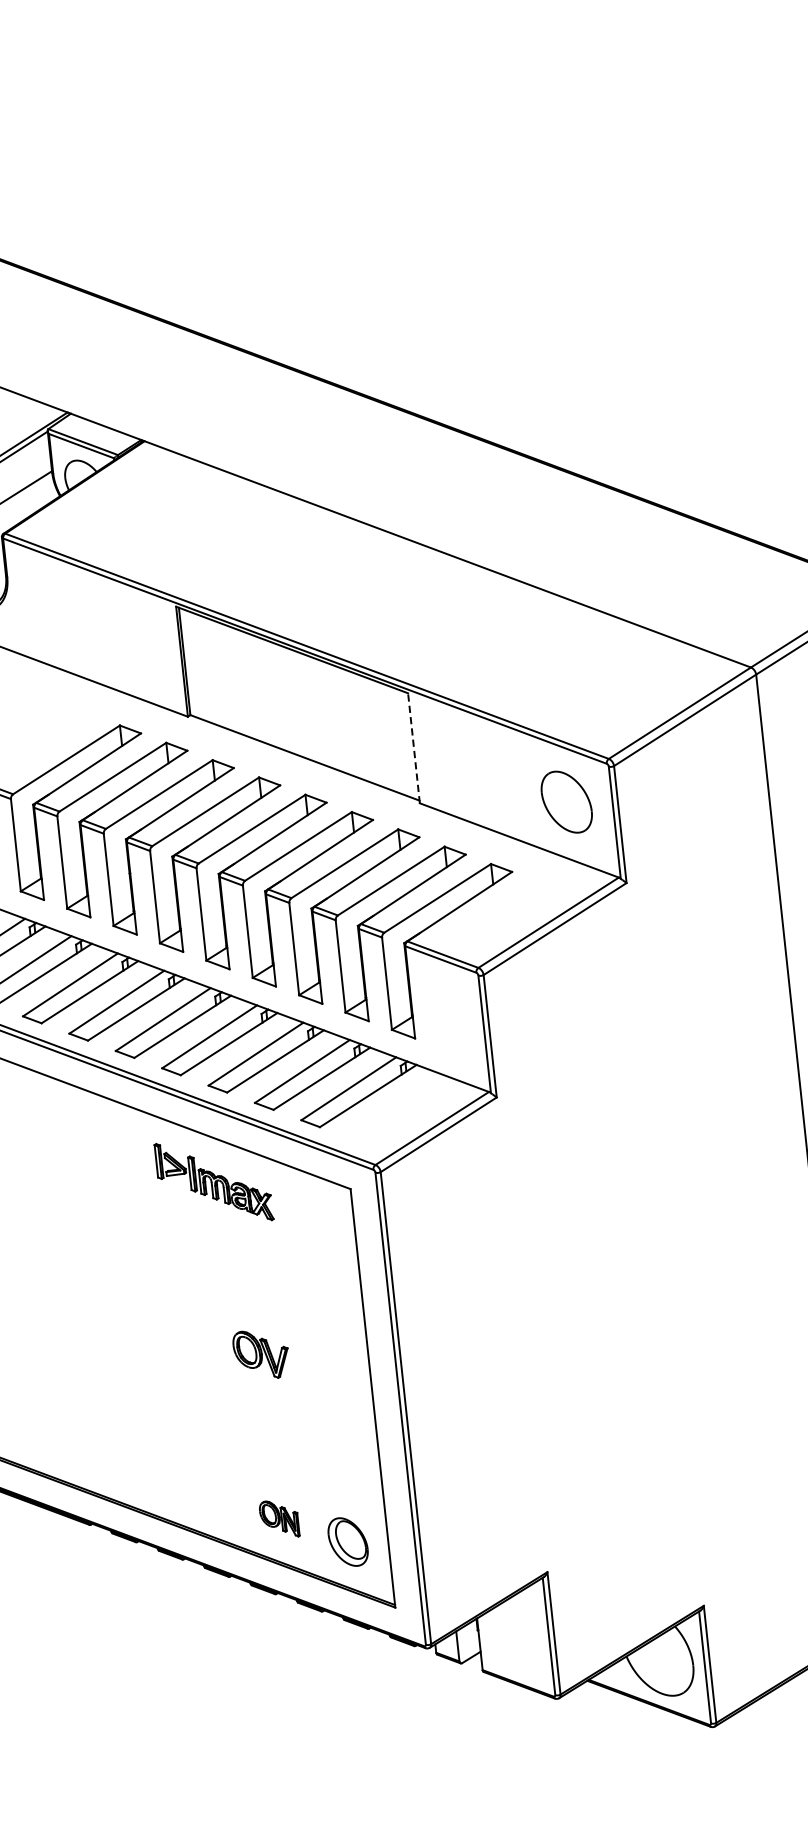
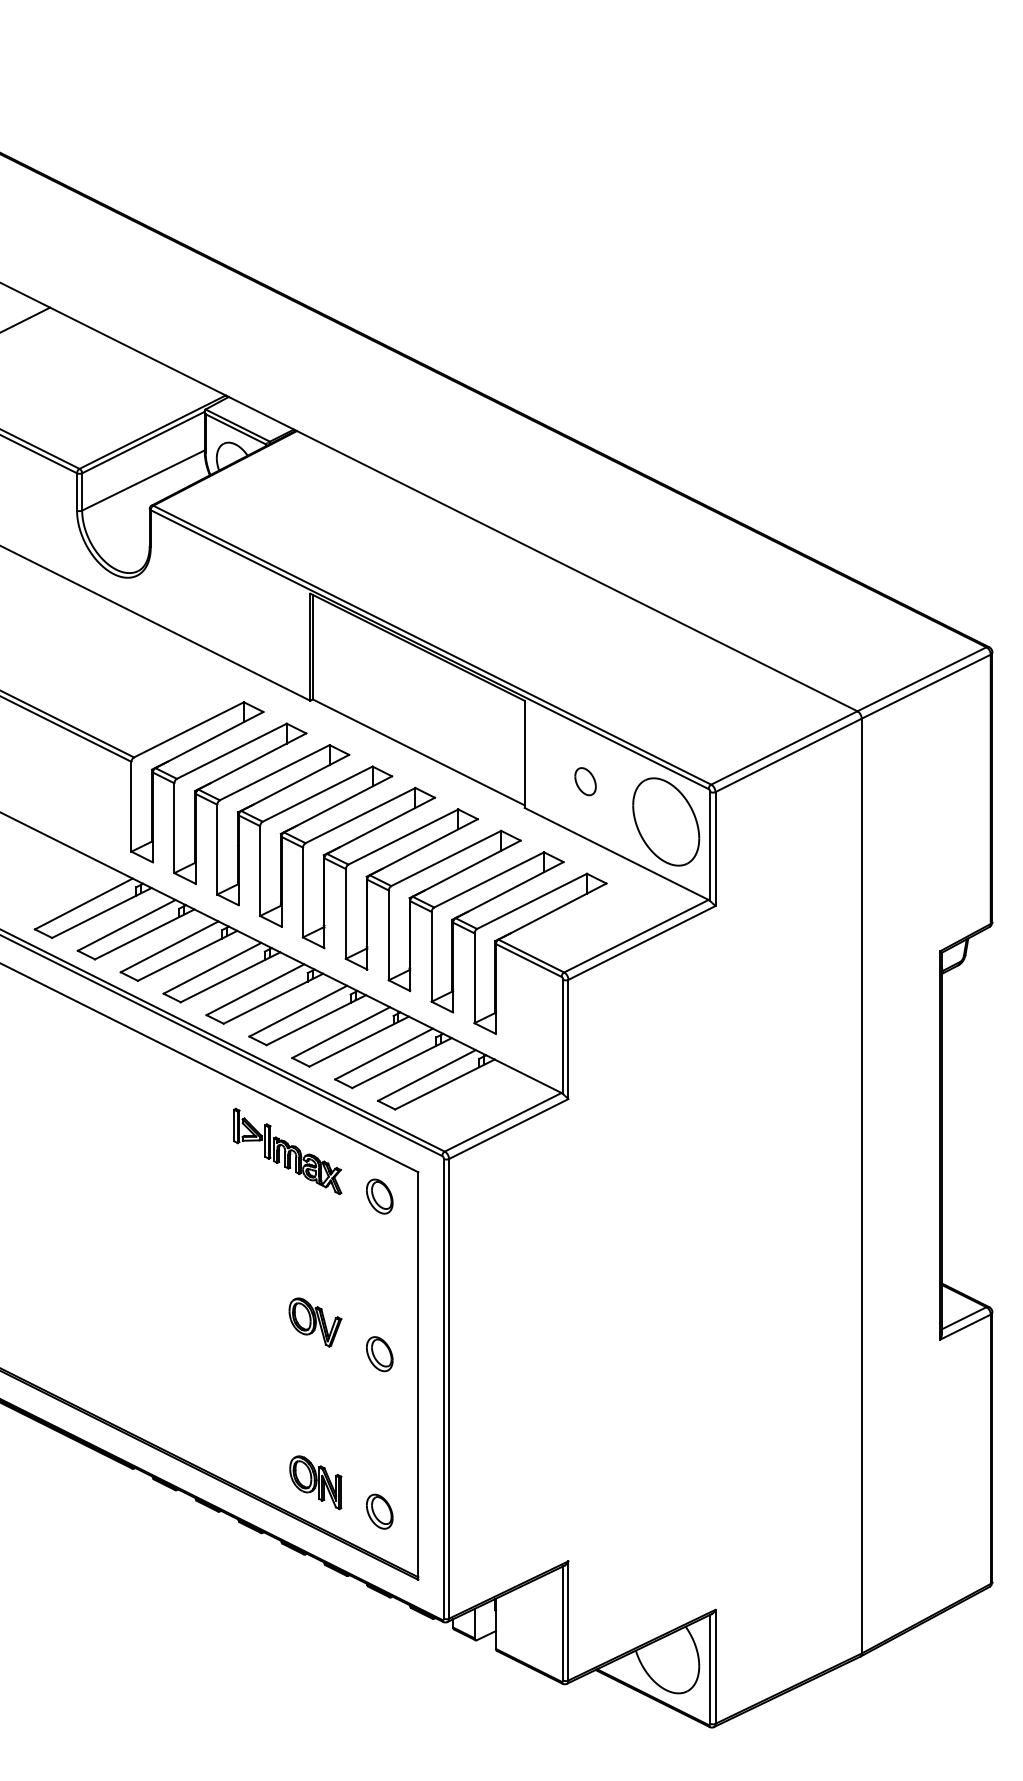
line: (413, 748) -> (524, 754), dashed -> solid
part: (479, 769) -> (585, 781), added
part: (566, 801) -> (666, 821), size x1.43
part: (313, 1218) -> (379, 1196), added
part: (330, 1380) -> (379, 1354), added
part: (279, 1518) -> (315, 1482), size x1.43
part: (347, 1541) -> (379, 1511), size x0.71

